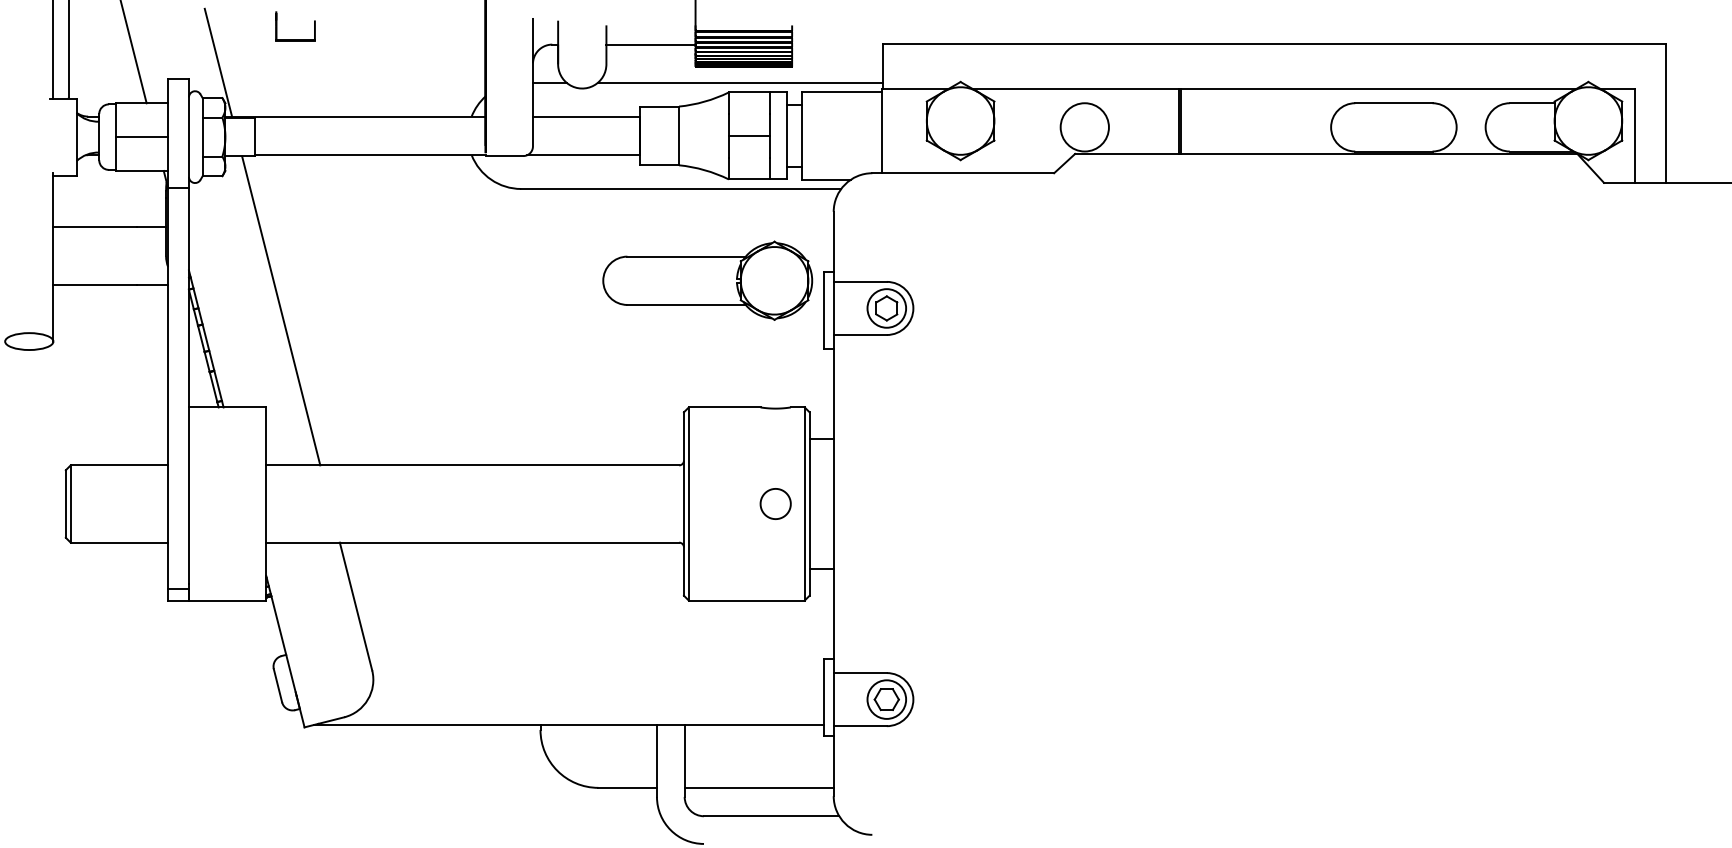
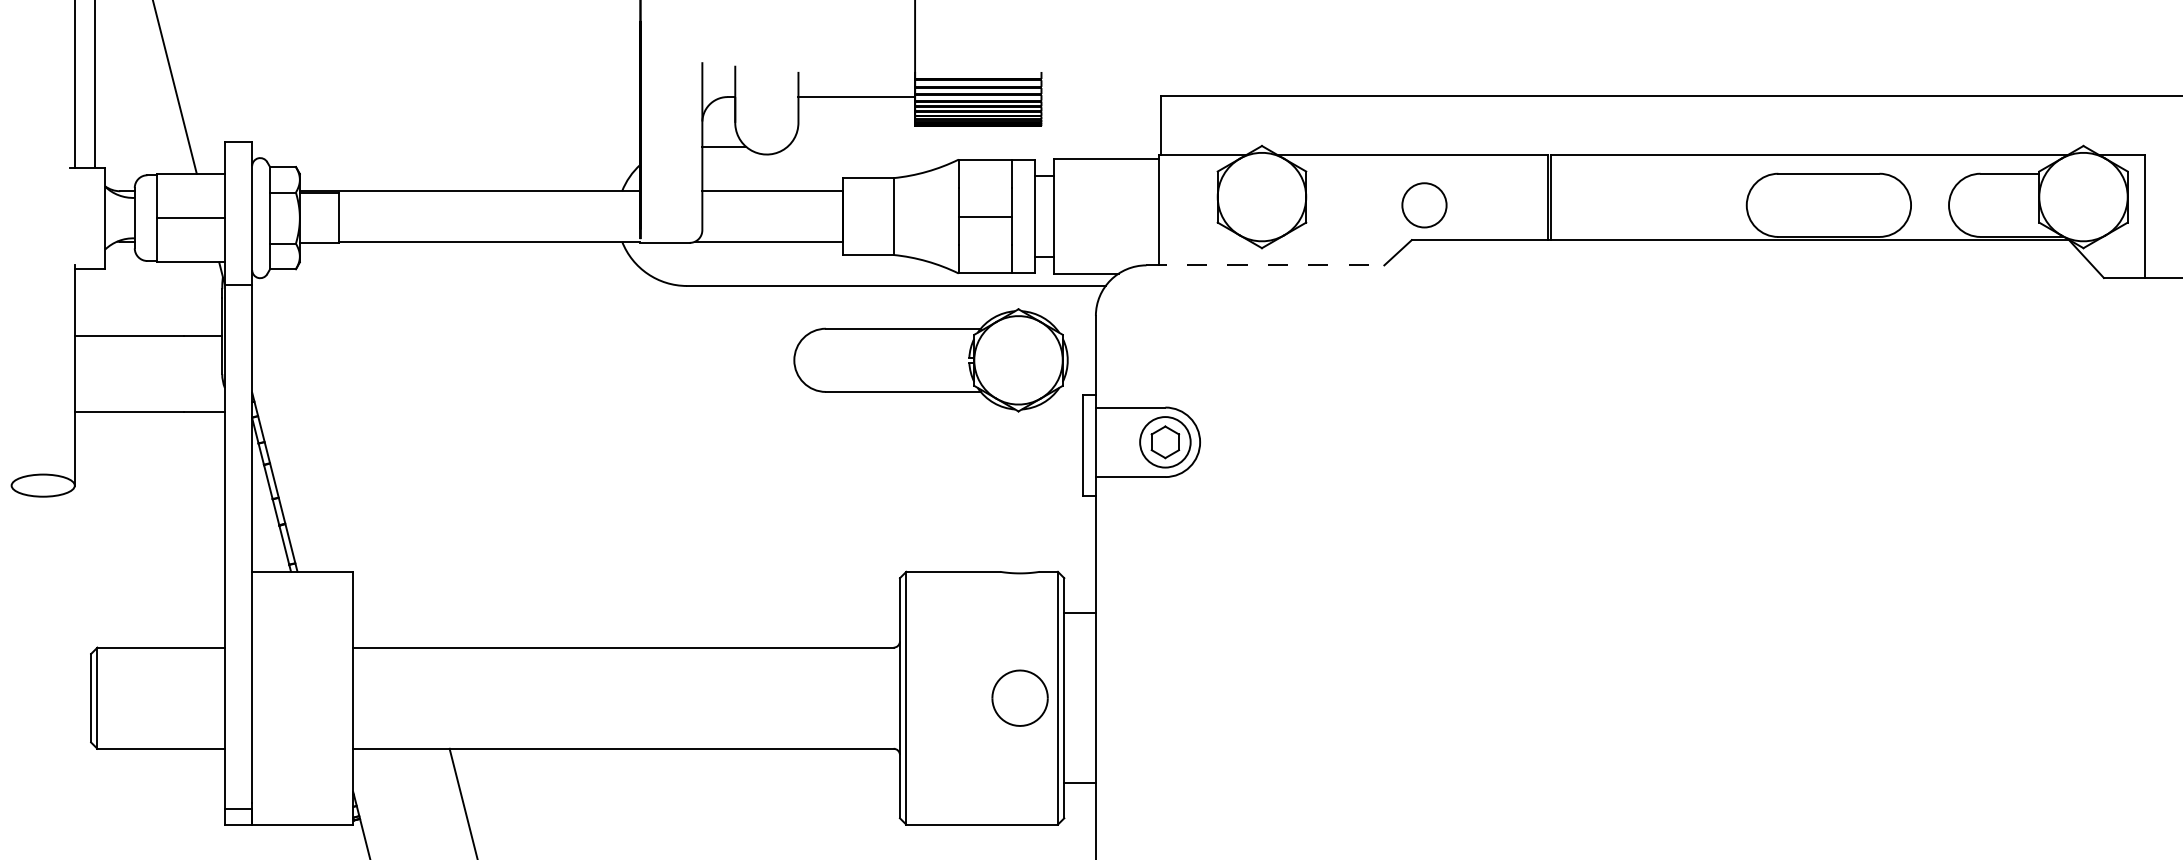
part: (295, 39) -> (391, 90), removed
line: (218, 62) -> (290, 120), removed
line: (740, 82) -> (973, 146), removed
circle: (1084, 127) -> (1424, 205), size x0.7
line: (963, 173) -> (1265, 265), solid -> dashed
part: (707, 280) -> (930, 359), moved
line: (281, 310) -> (373, 444), removed
part: (775, 503) -> (1019, 697), size x1.4

